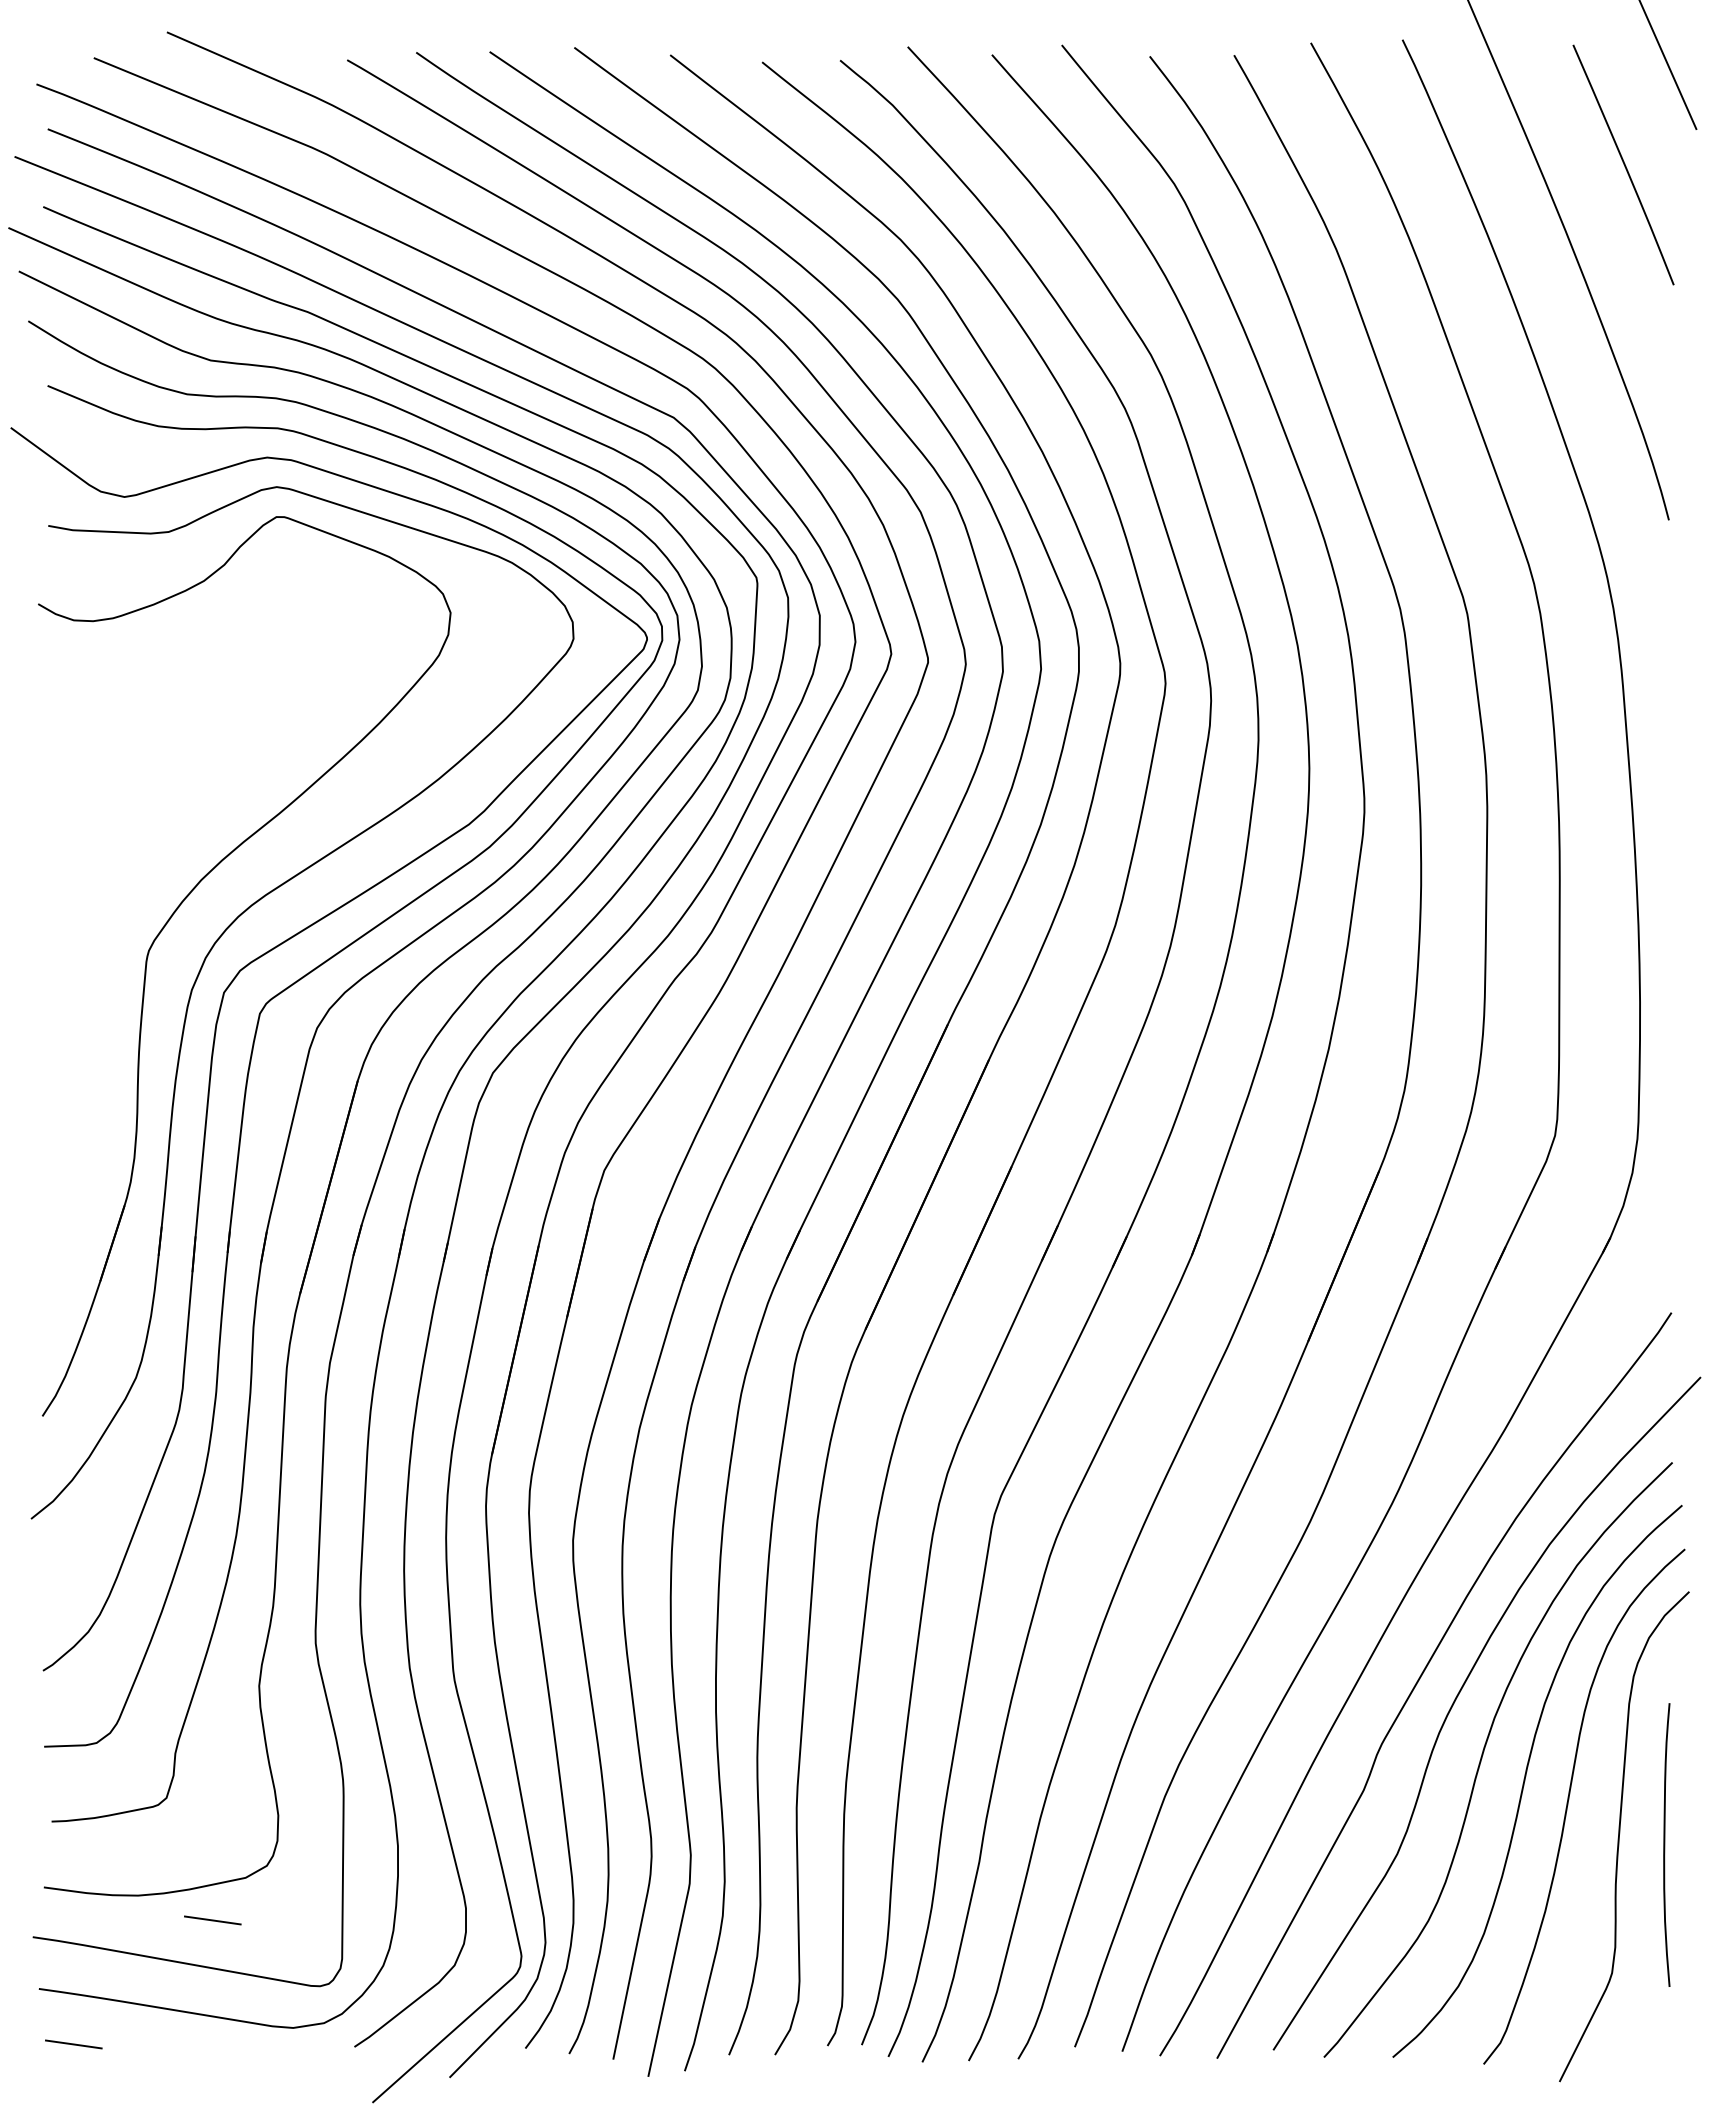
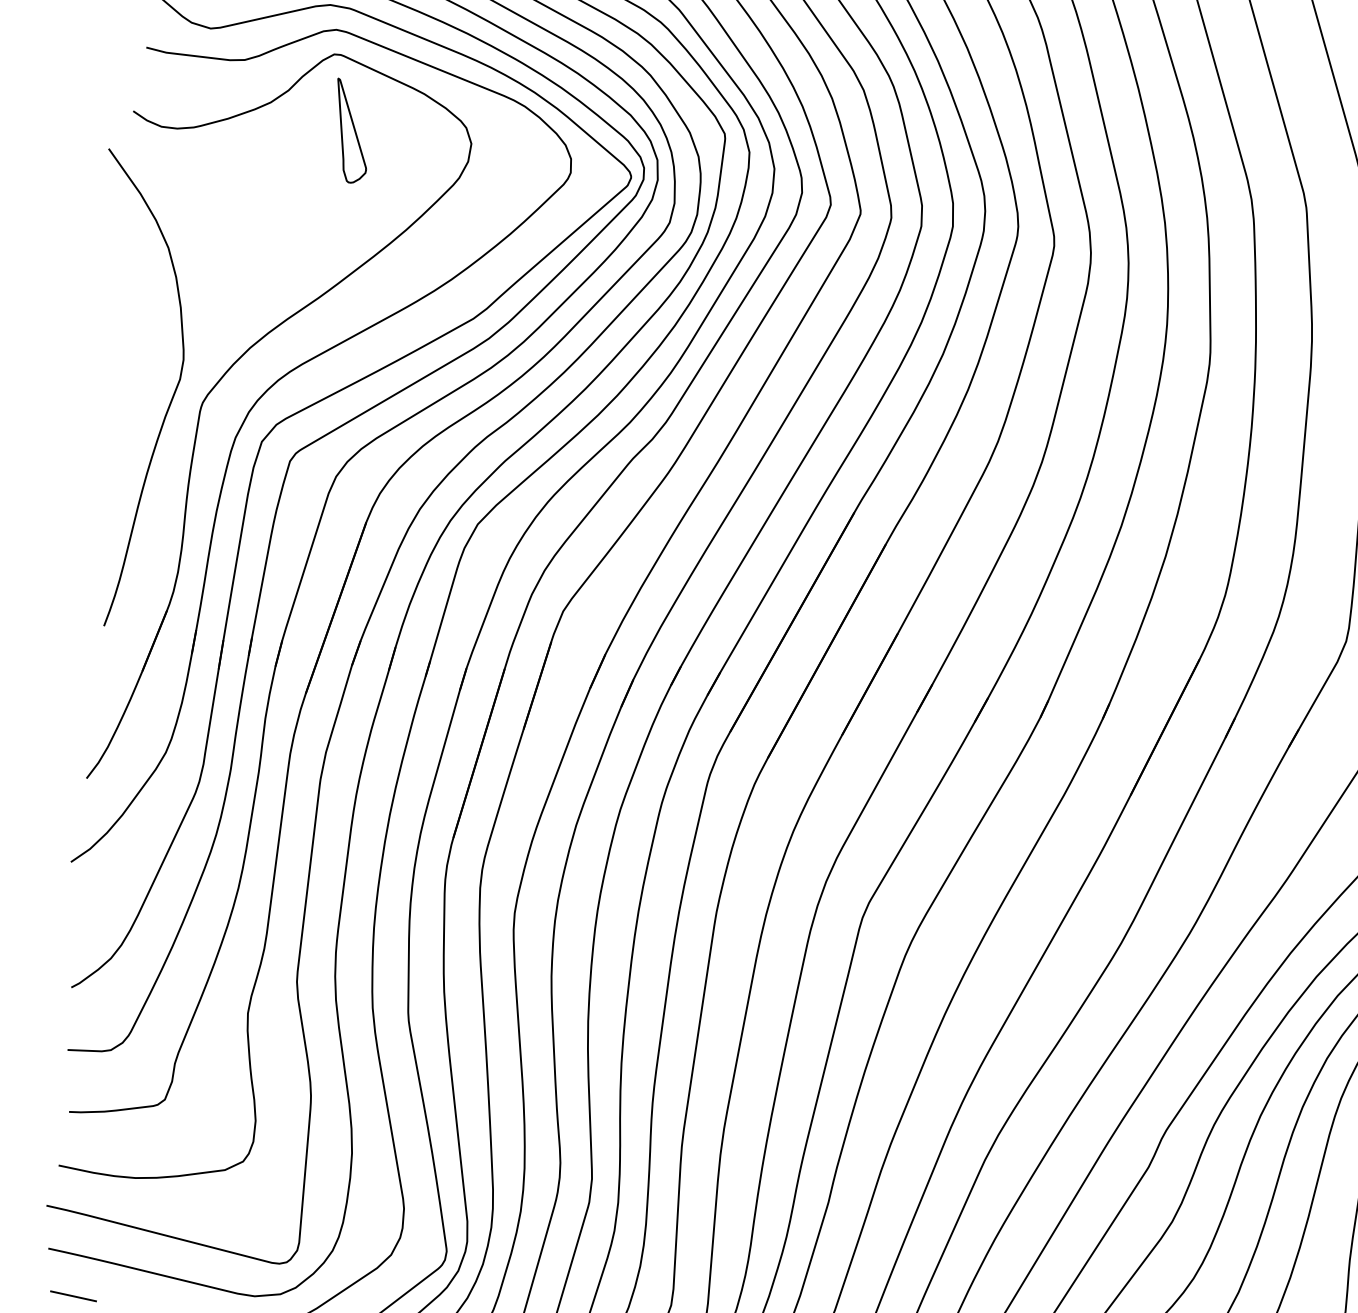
part: (304, 608) -> (351, 131), added
curve: (108, 955) -> (169, 404), added
line: (212, 1920) -> (195, 1203), removed

